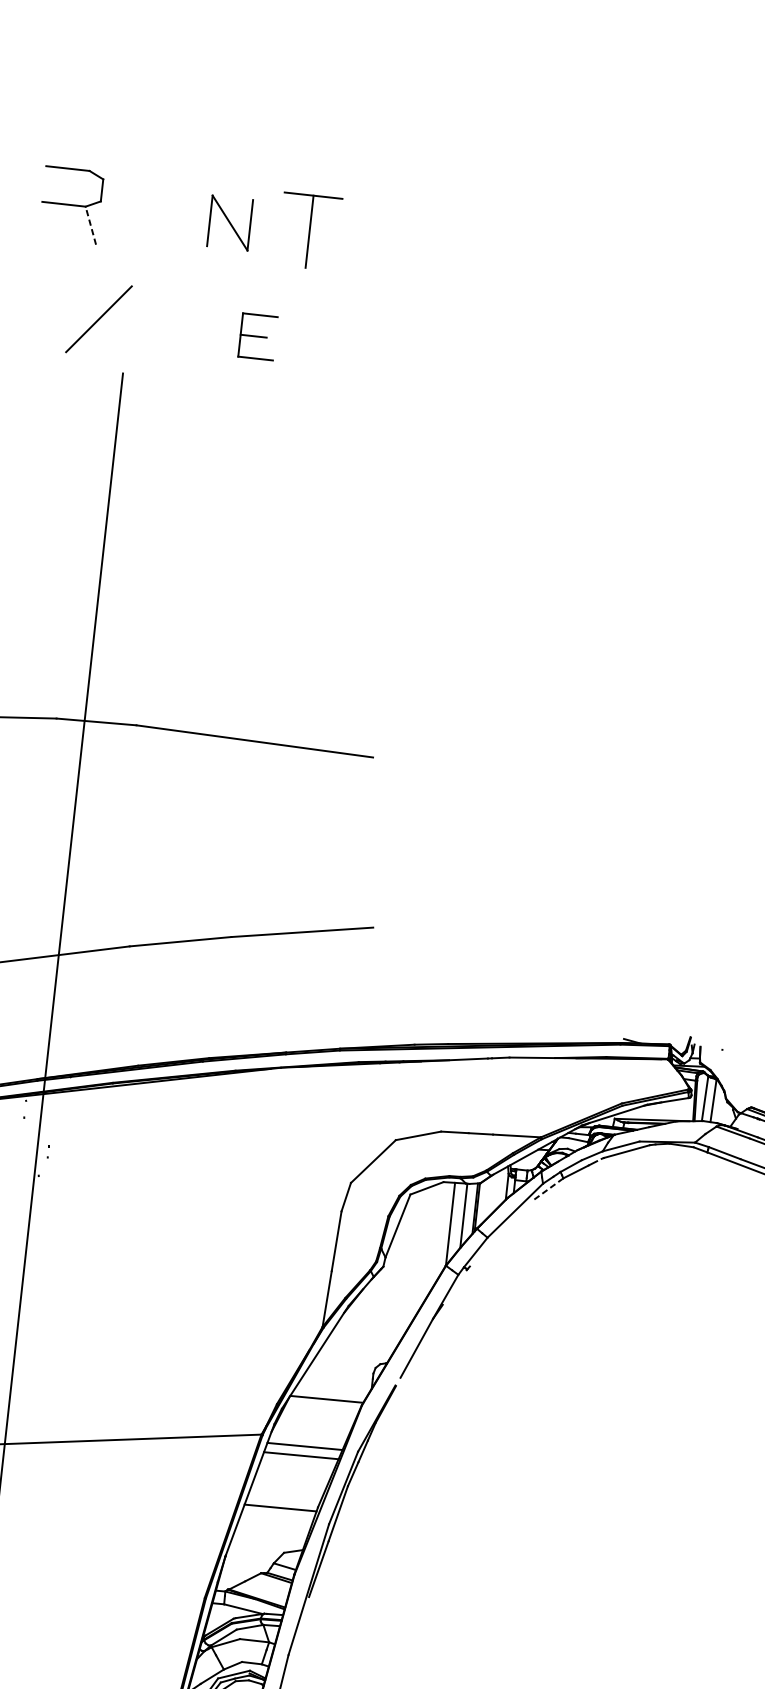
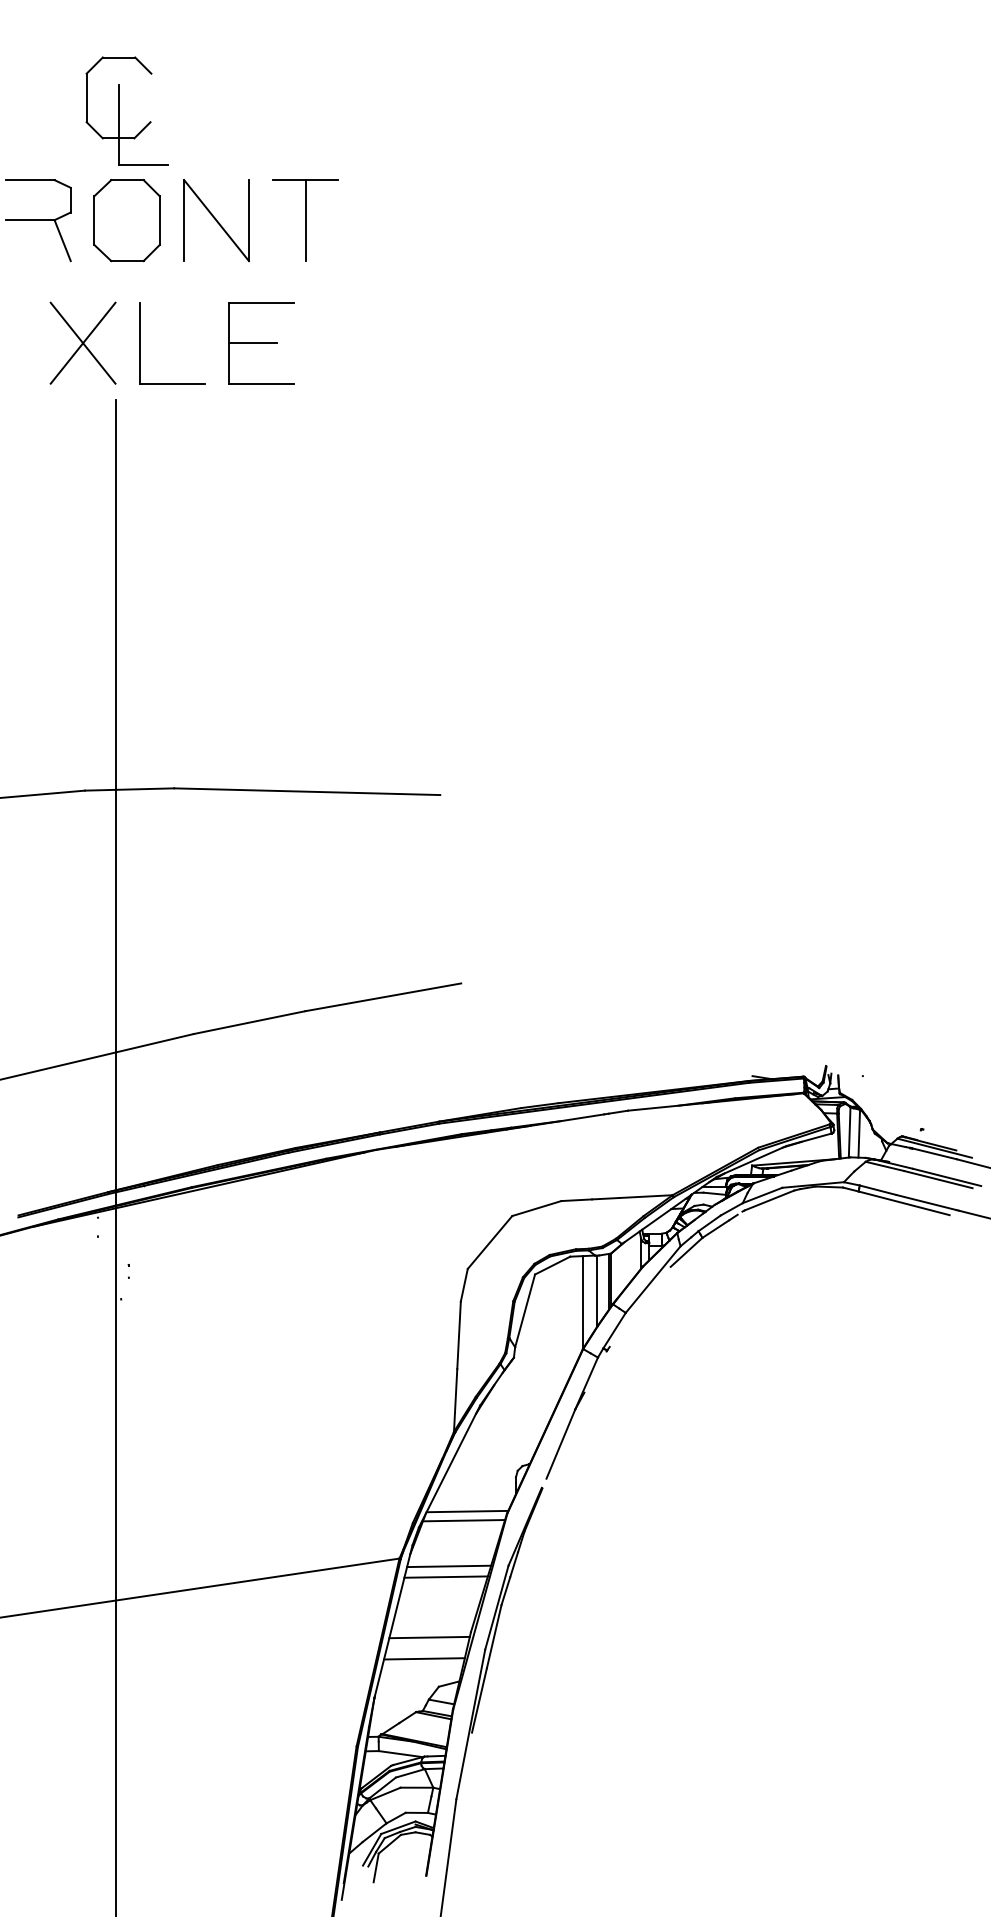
part: (154, 115) -> (119, 110), added
part: (149, 214) -> (126, 220), added
part: (230, 222) -> (216, 220), size x1.43
line: (90, 225) -> (62, 240), dashed -> solid
line: (98, 318) -> (82, 342), added
part: (150, 325) -> (140, 343), added
part: (258, 337) -> (261, 343), size x1.67
line: (547, 1189) -> (686, 1252), dashed -> solid
line: (322, 1406) -> (463, 1520), added
line: (273, 1526) -> (424, 1658), added

